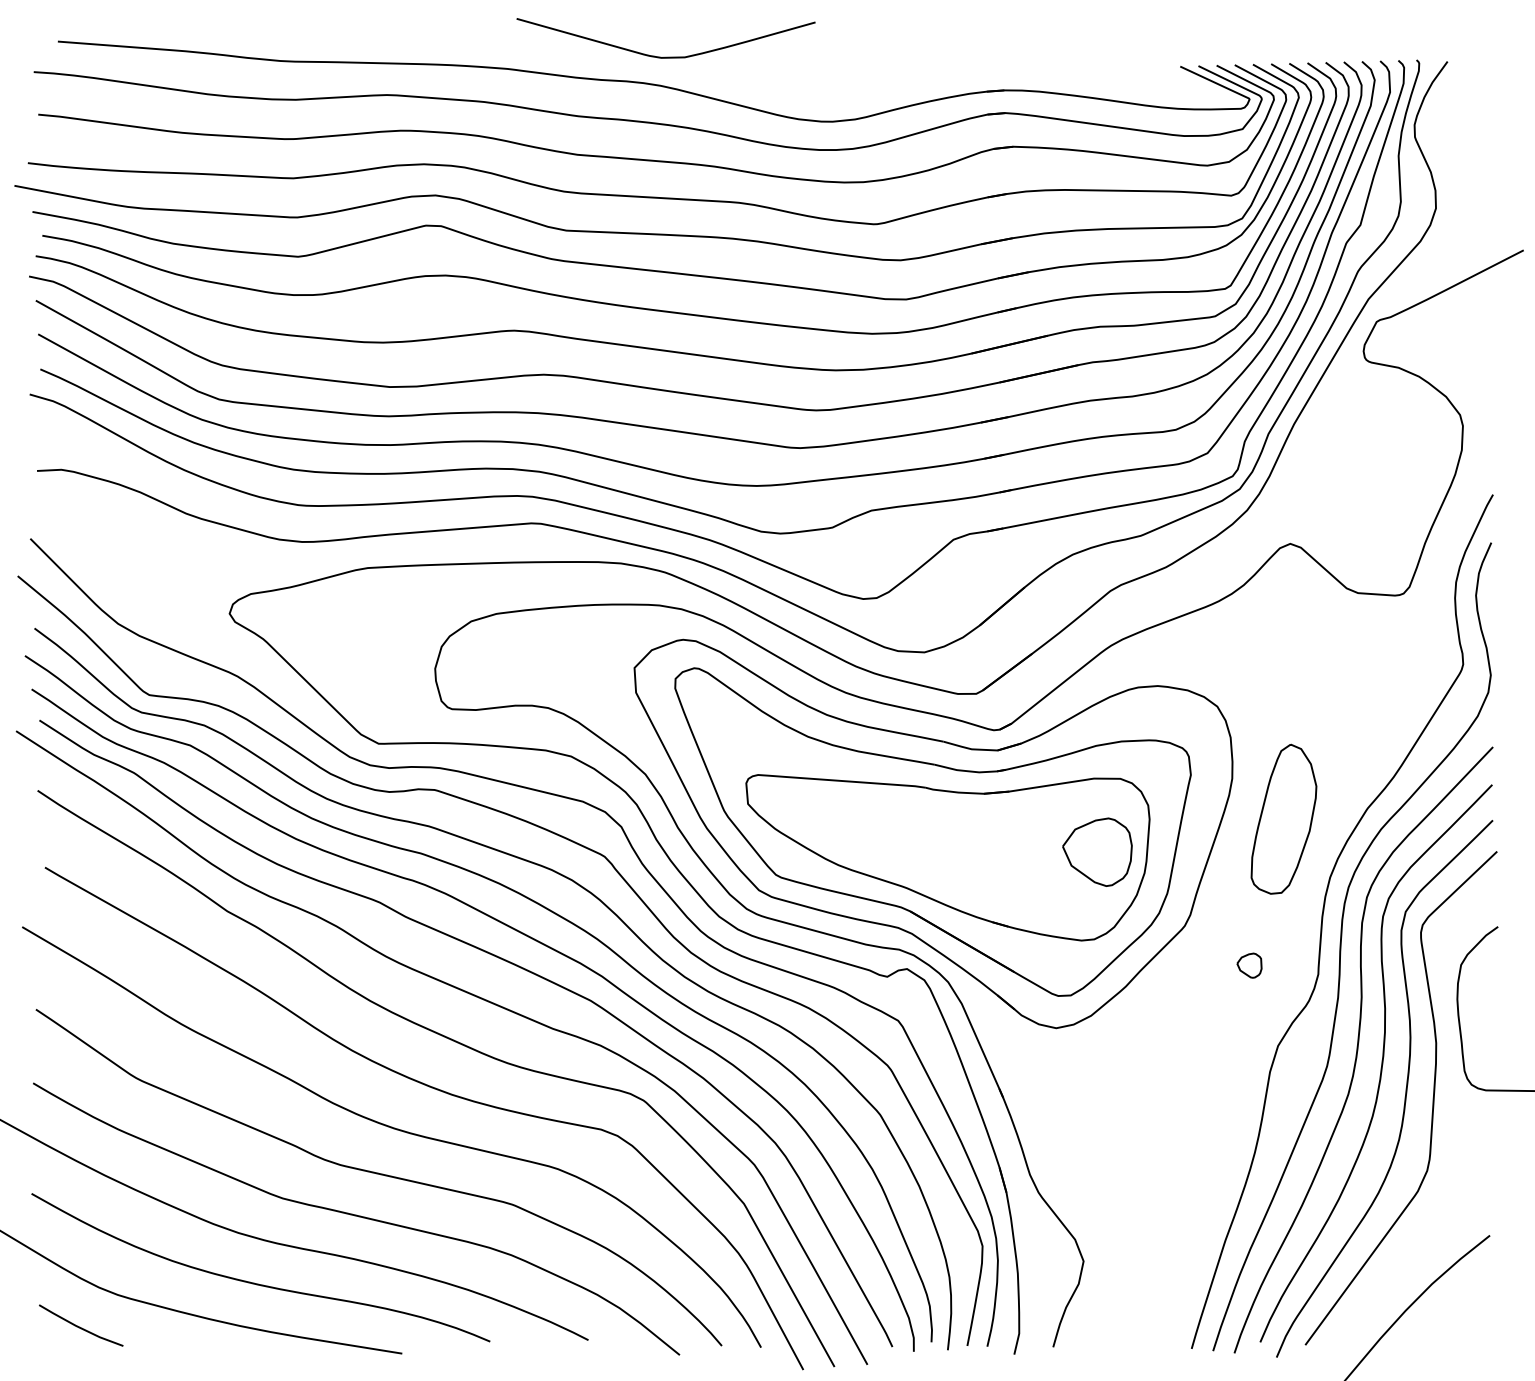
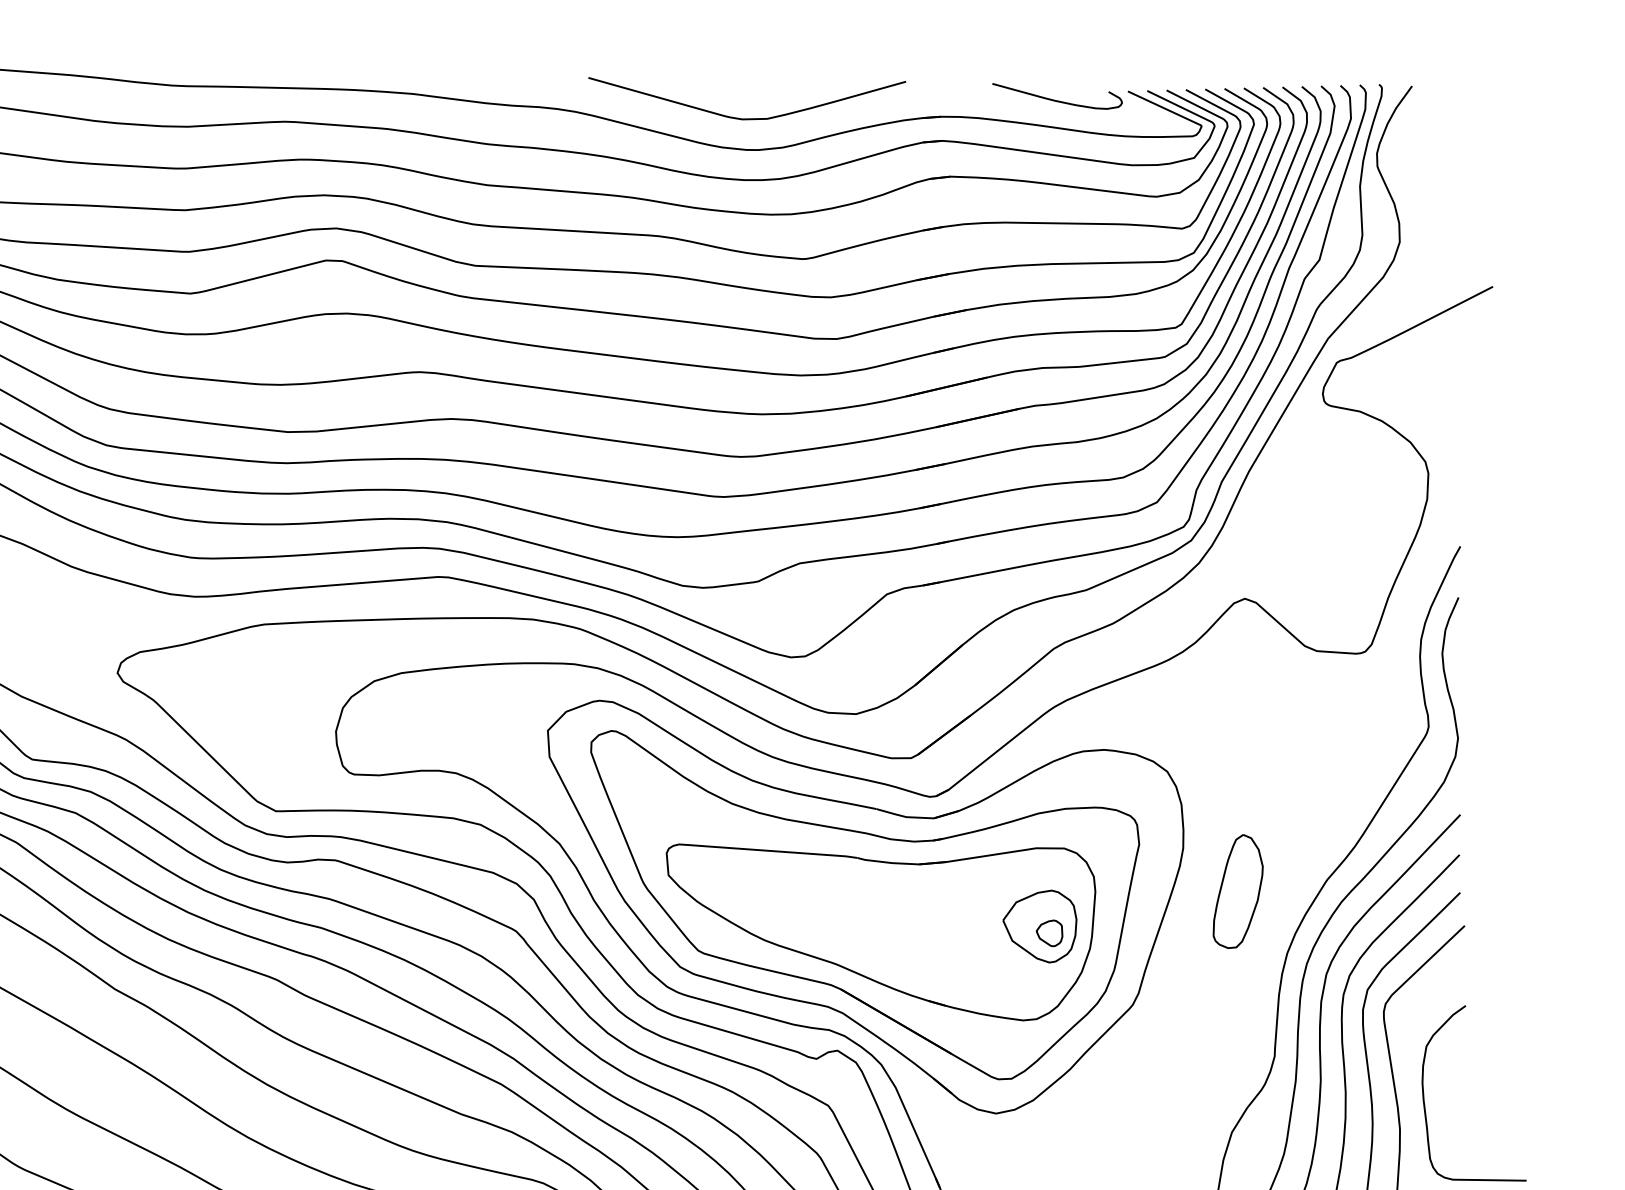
curve: (665, 56) -> (746, 117), moved
curve: (1113, 74) -> (1056, 99), added
part: (1283, 819) -> (1237, 891), size x0.71
part: (1249, 965) -> (1049, 933), moved

